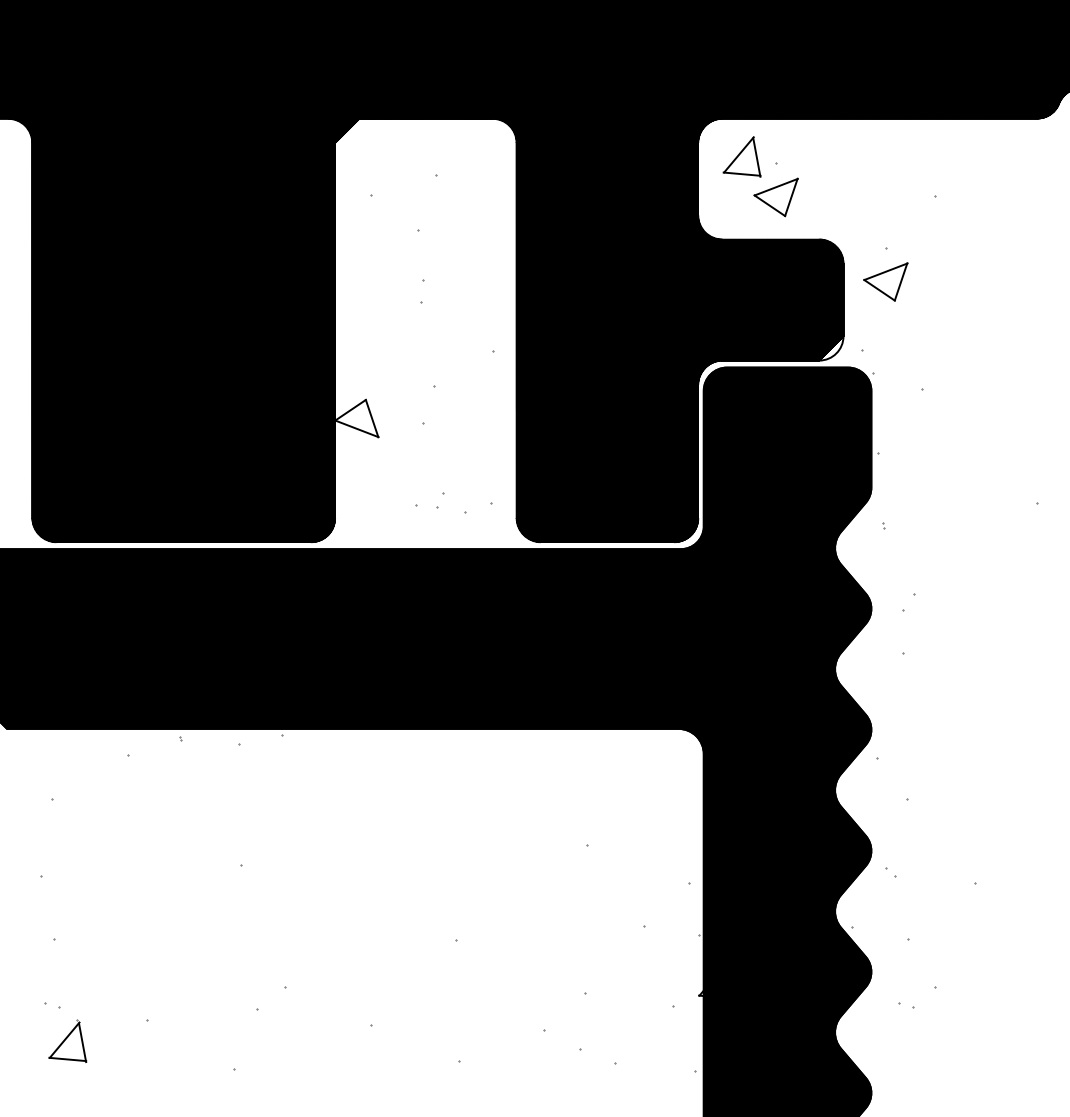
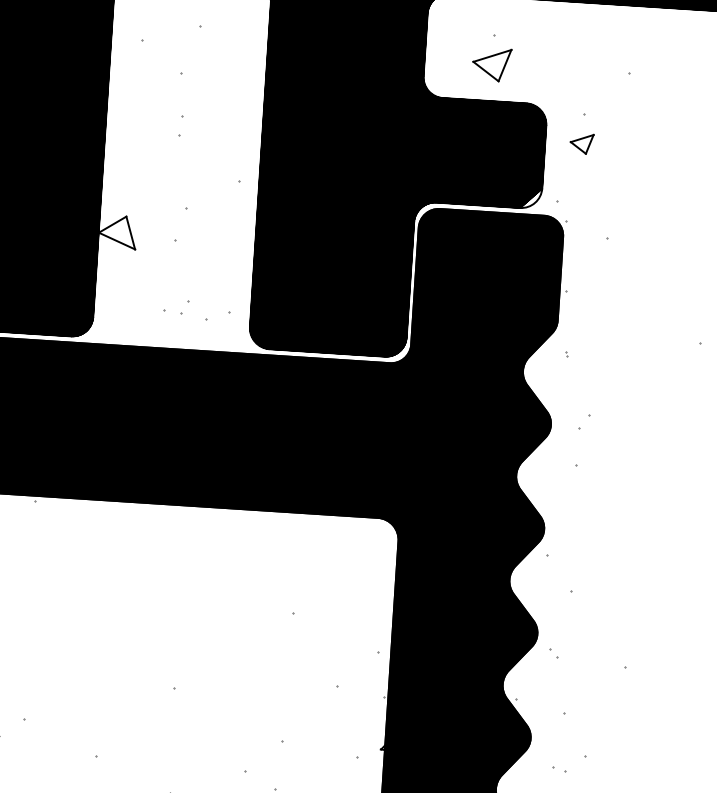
part: (741, 156) -> (464, 27), removed
part: (885, 281) -> (581, 143), size x0.6

